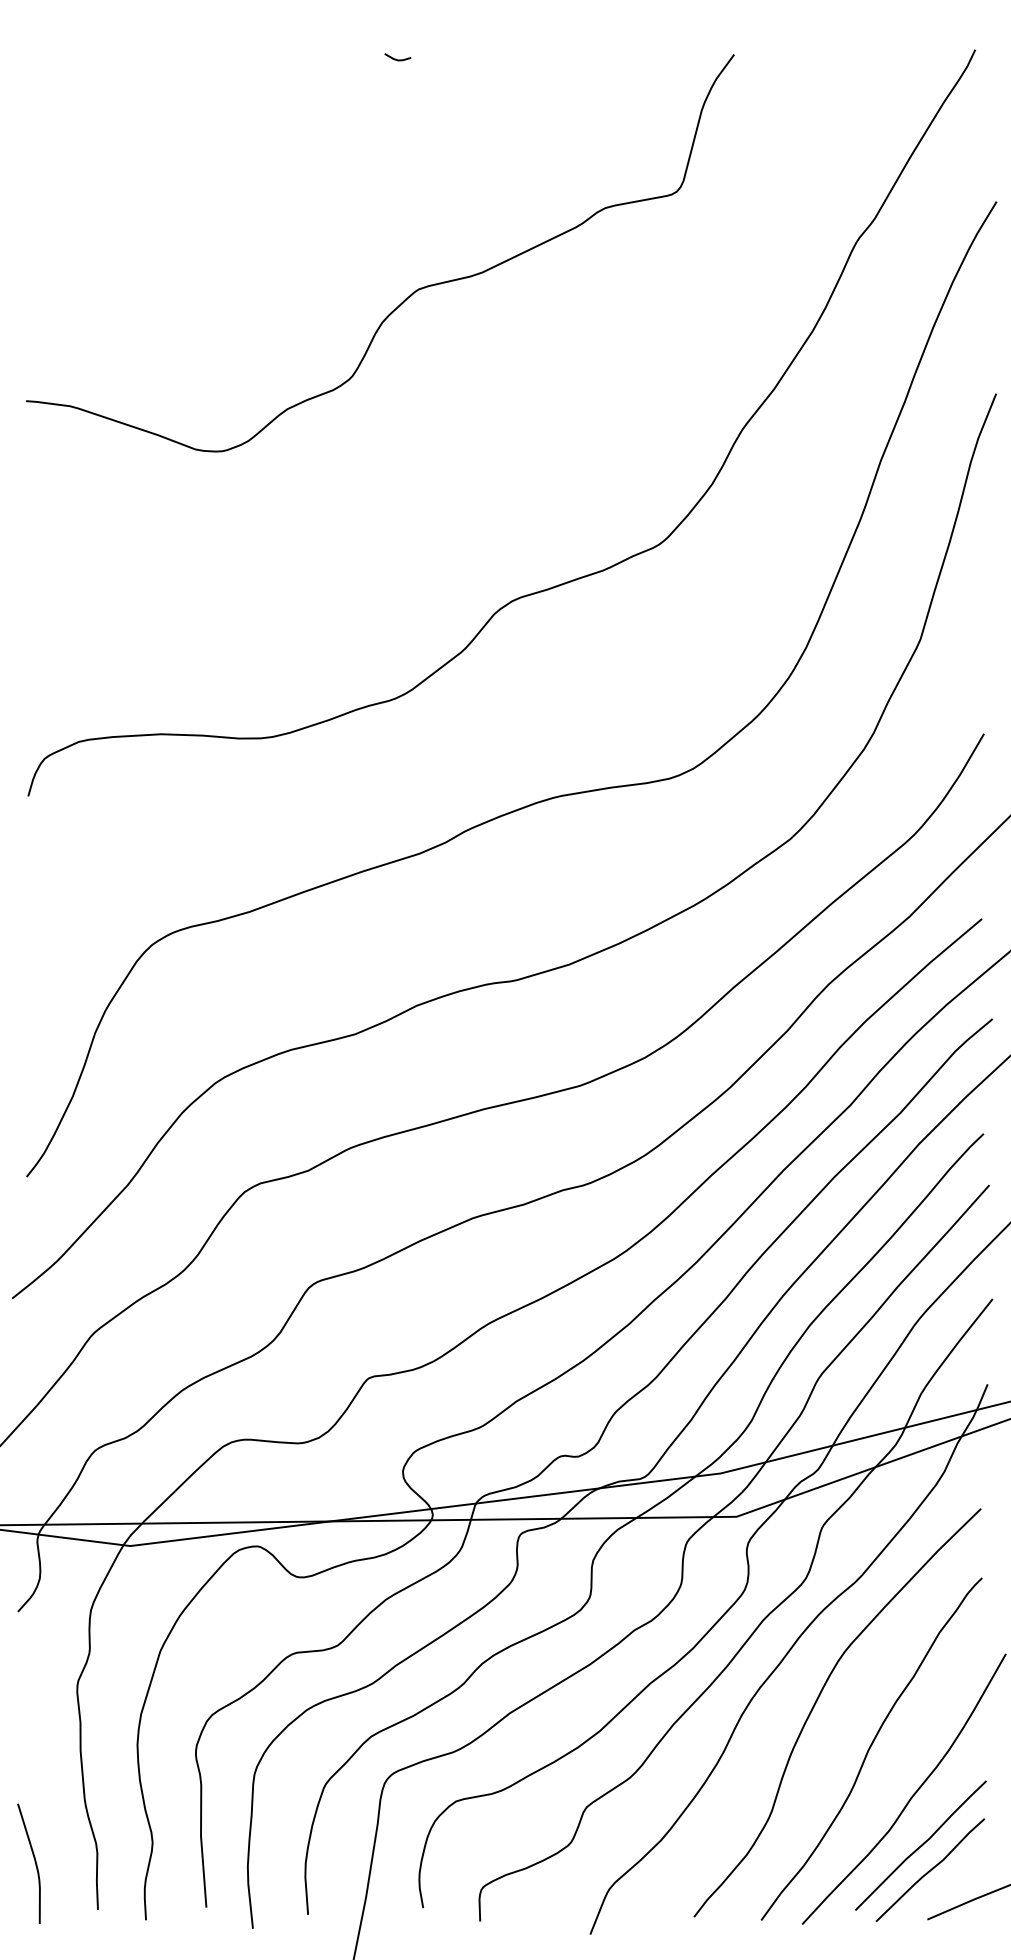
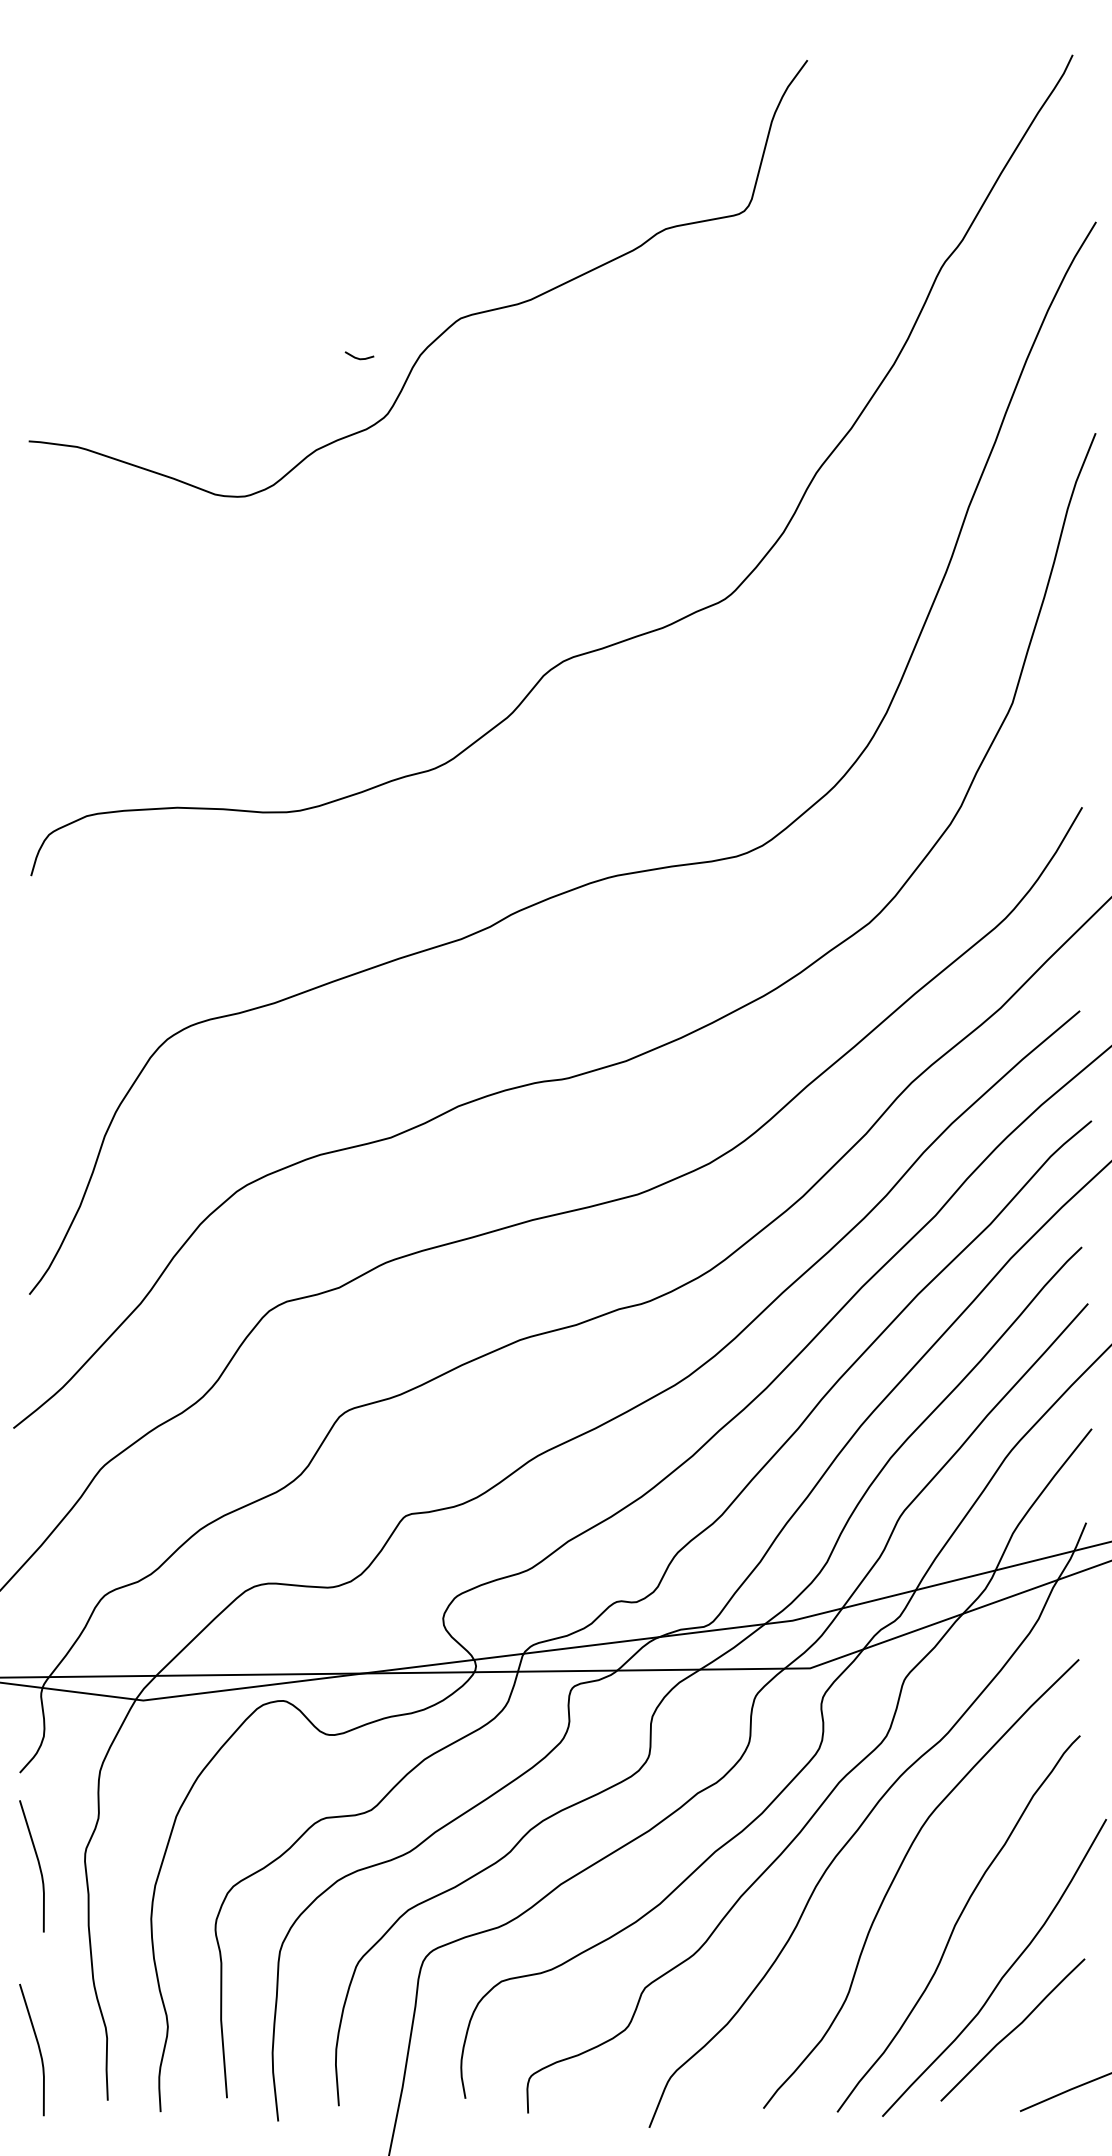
line: (397, 59) -> (359, 358), moved
curve: (34, 1695) -> (37, 1864), added
curve: (930, 1870) -> (1023, 2057), removed

